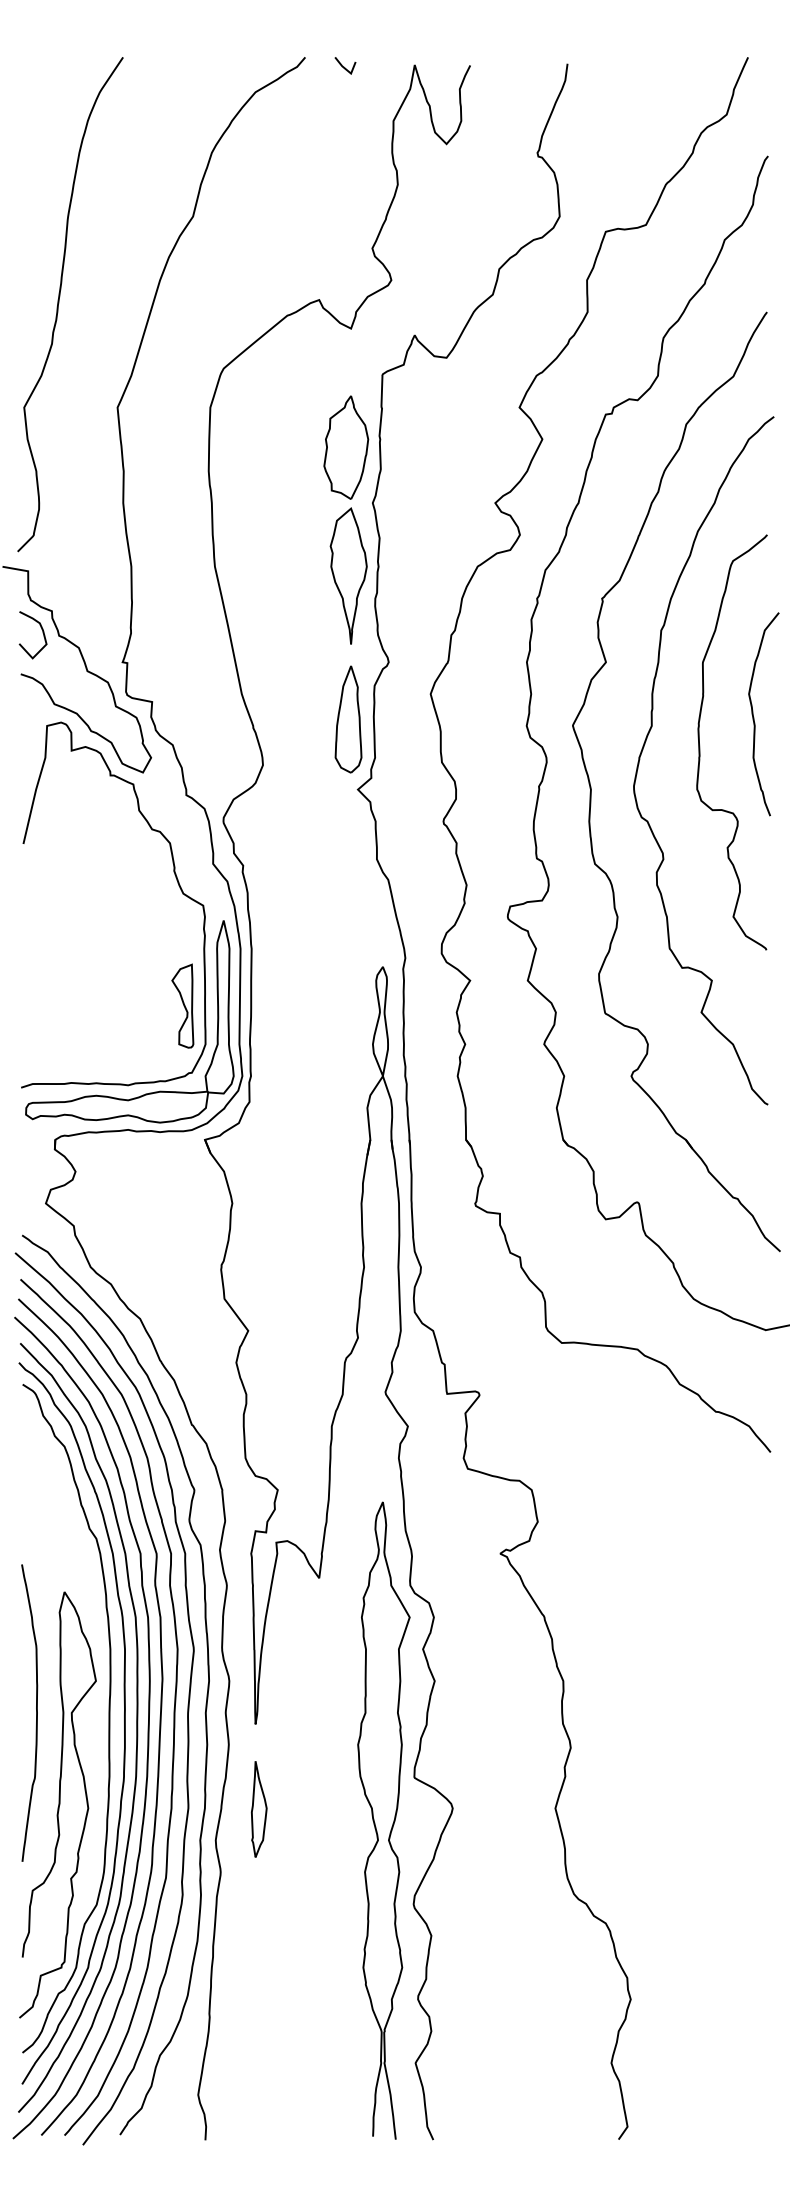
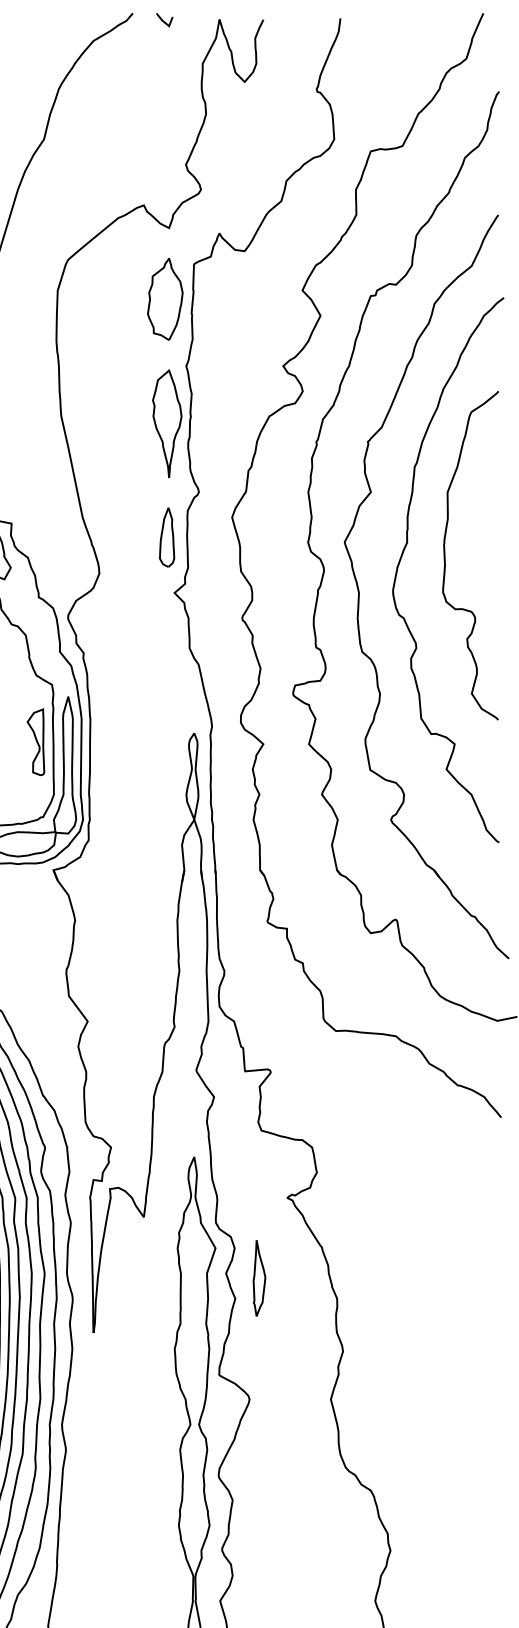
part: (346, 447) -> (165, 299), moved
curve: (754, 717) -> (488, 535), removed
part: (348, 719) -> (167, 537), size x0.7
part: (182, 1005) -> (35, 741), moved
part: (259, 1809) -> (259, 1278), moved

